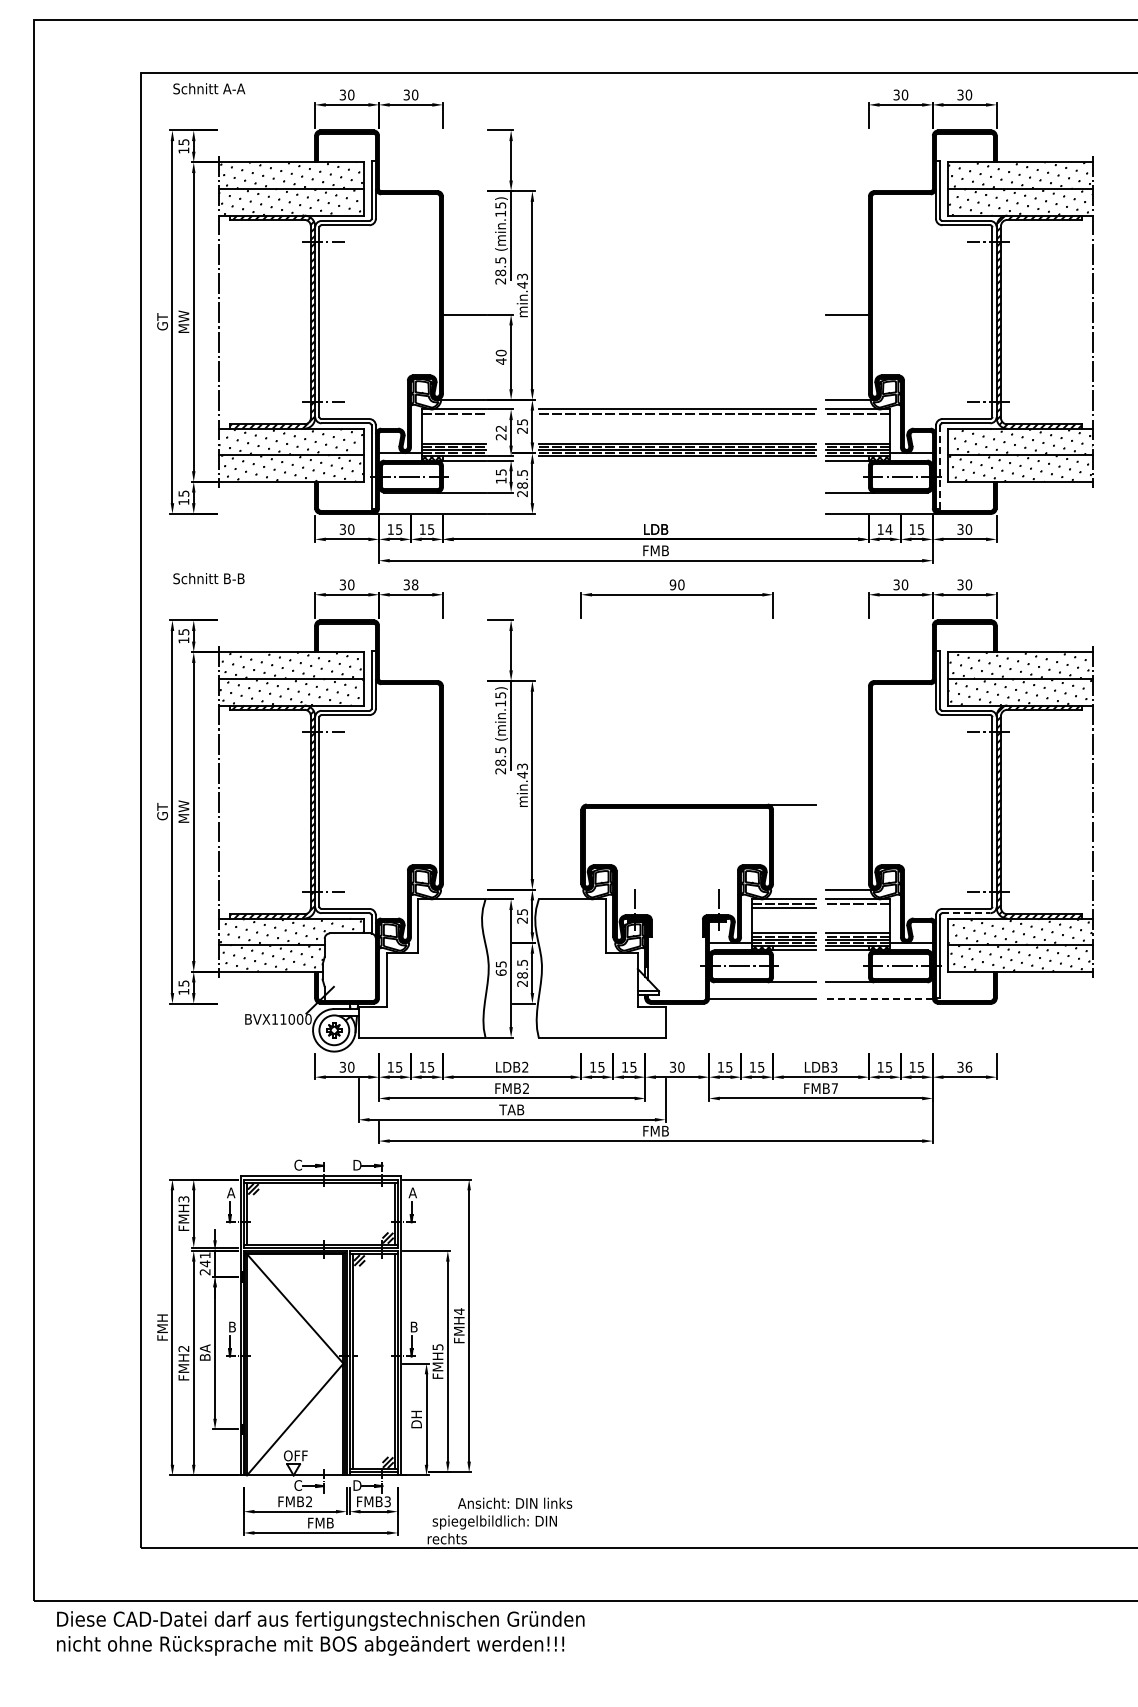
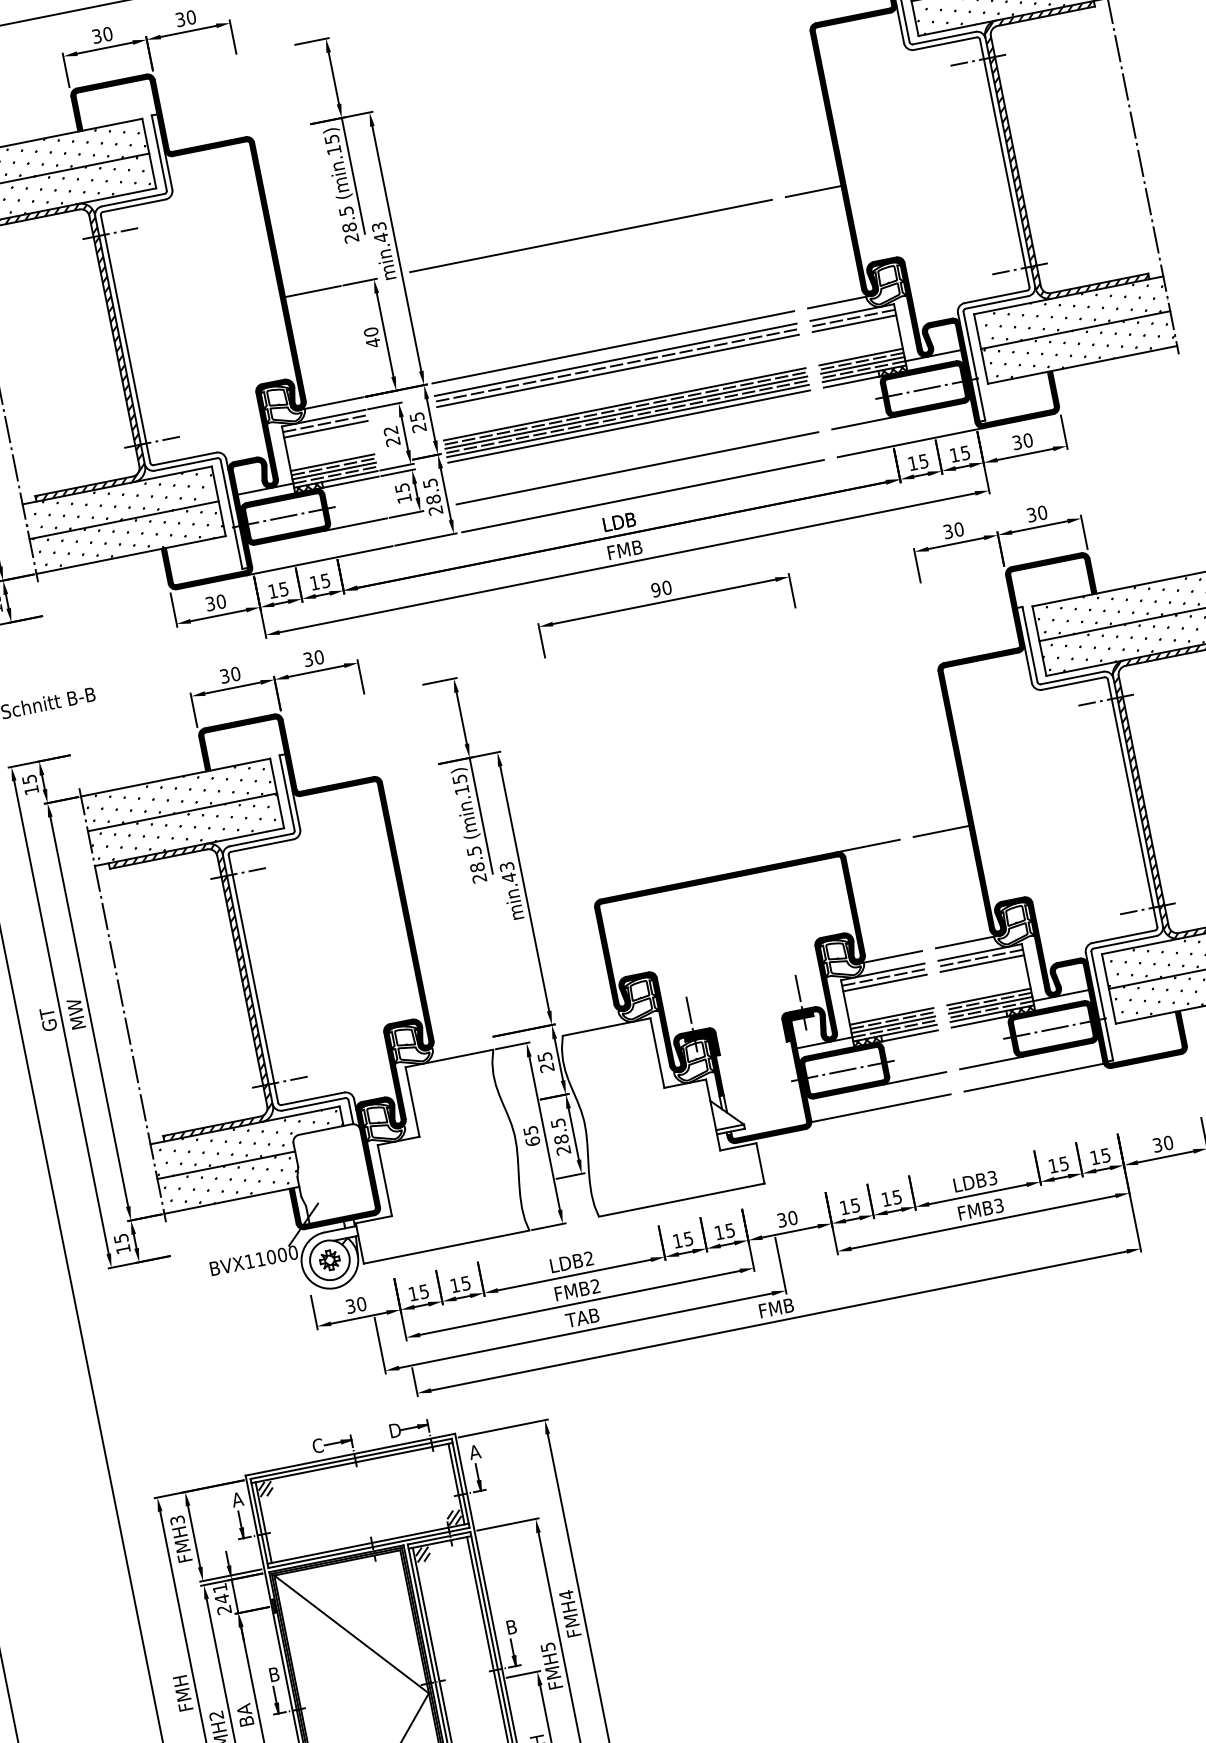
line: (676, 314) -> (590, 235), added
line: (676, 399) -> (612, 346), added
line: (453, 418) -> (325, 429), added
line: (676, 418) -> (617, 371), added
line: (858, 418) -> (854, 324), added
line: (676, 460) -> (628, 426), added
line: (940, 466) -> (974, 365), dashed -> solid
line: (676, 492) -> (636, 468), added
line: (676, 513) -> (641, 495), added
text: (888, 529) -> (923, 461), 14 -> 15
text: (414, 584) -> (318, 657), 38 -> 30
line: (847, 804) -> (941, 831), added
line: (791, 889) -> (890, 957), added
line: (858, 907) -> (982, 963), added
line: (966, 913) -> (1125, 942), dashed -> solid
line: (879, 999) -> (1034, 1077), dashed -> solid
text: (968, 1067) -> (1168, 1143), 36 -> 30
text: (834, 1088) -> (998, 1205), FMB7 -> FMB3

